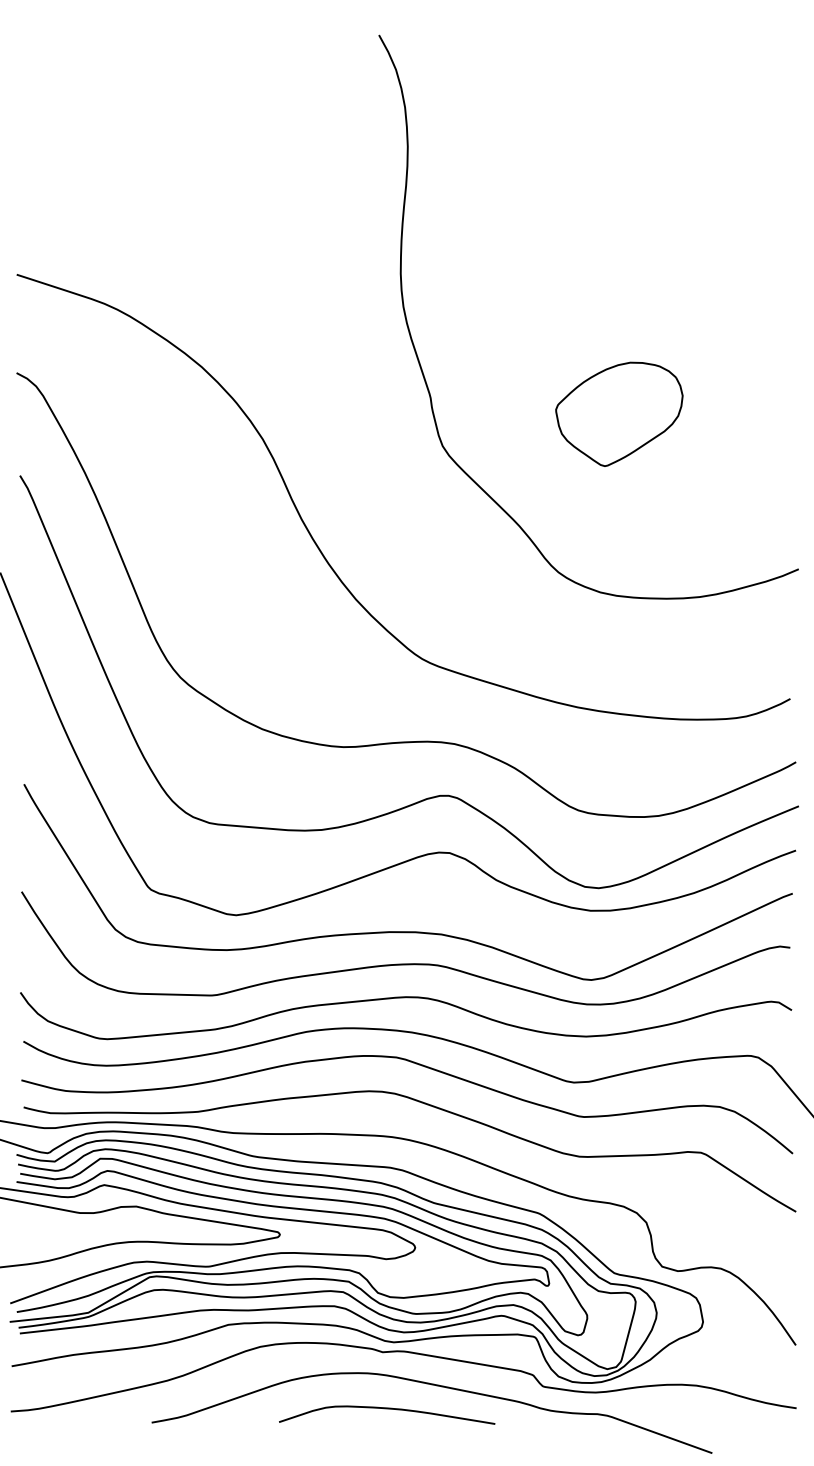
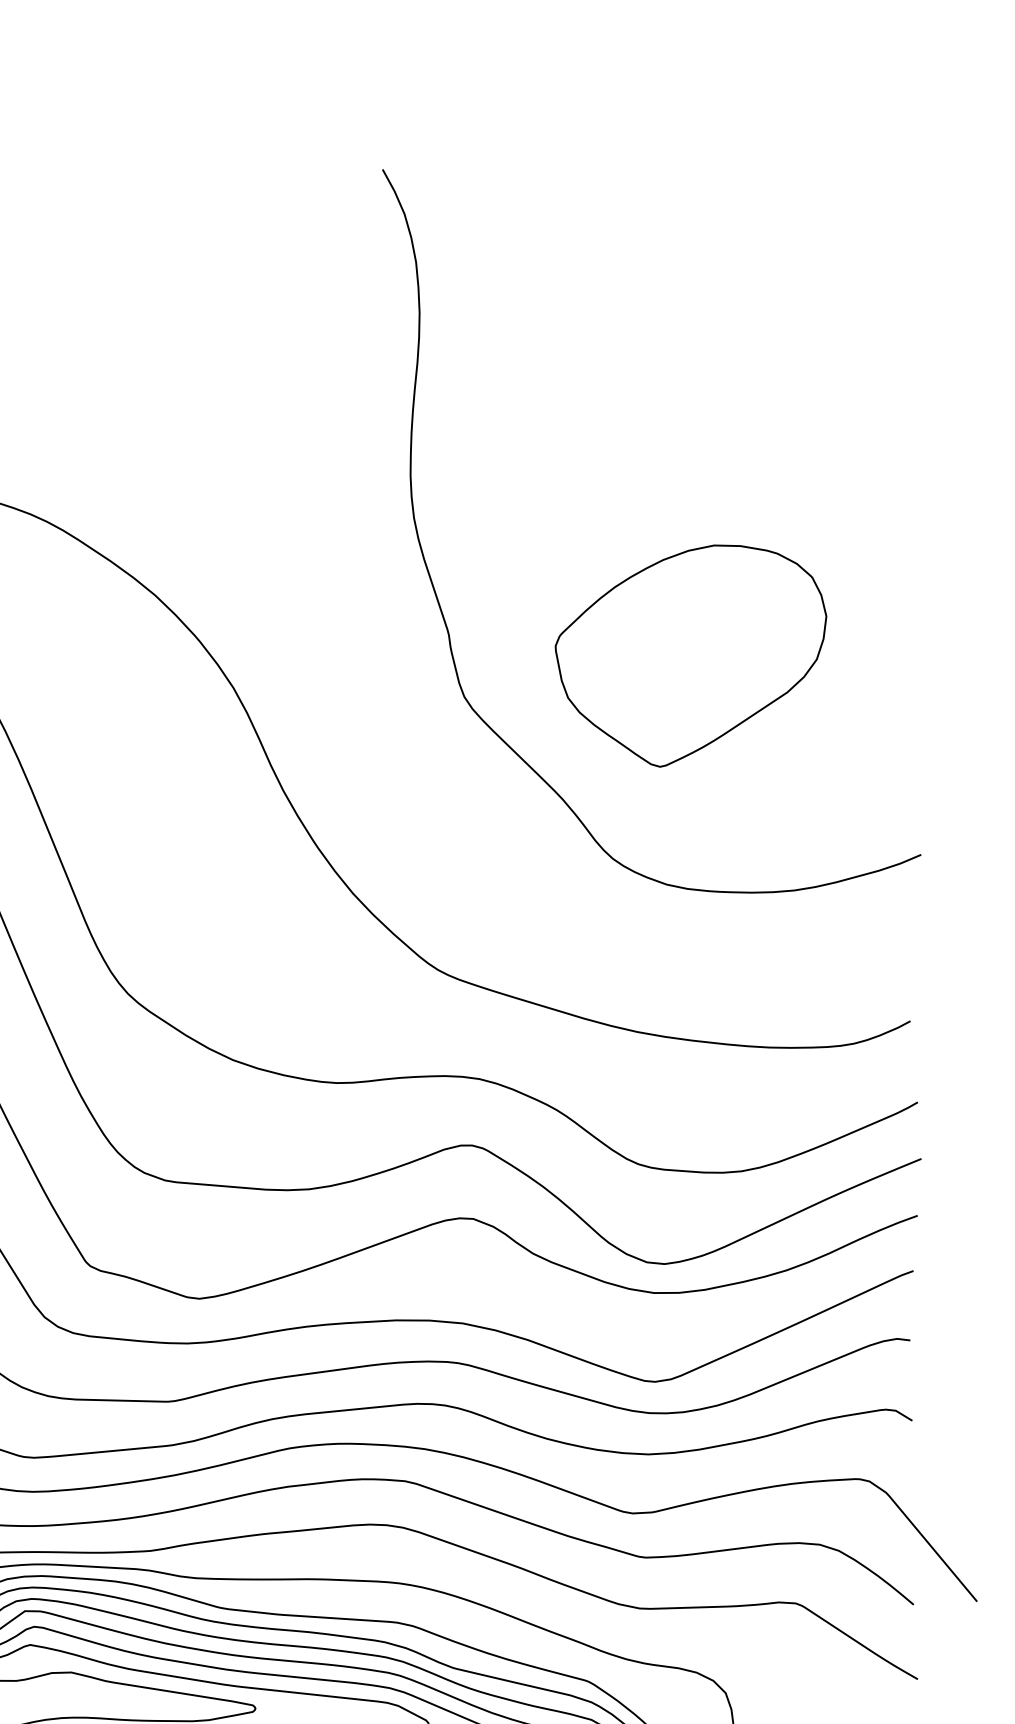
part: (619, 414) -> (691, 656), size x1.67

